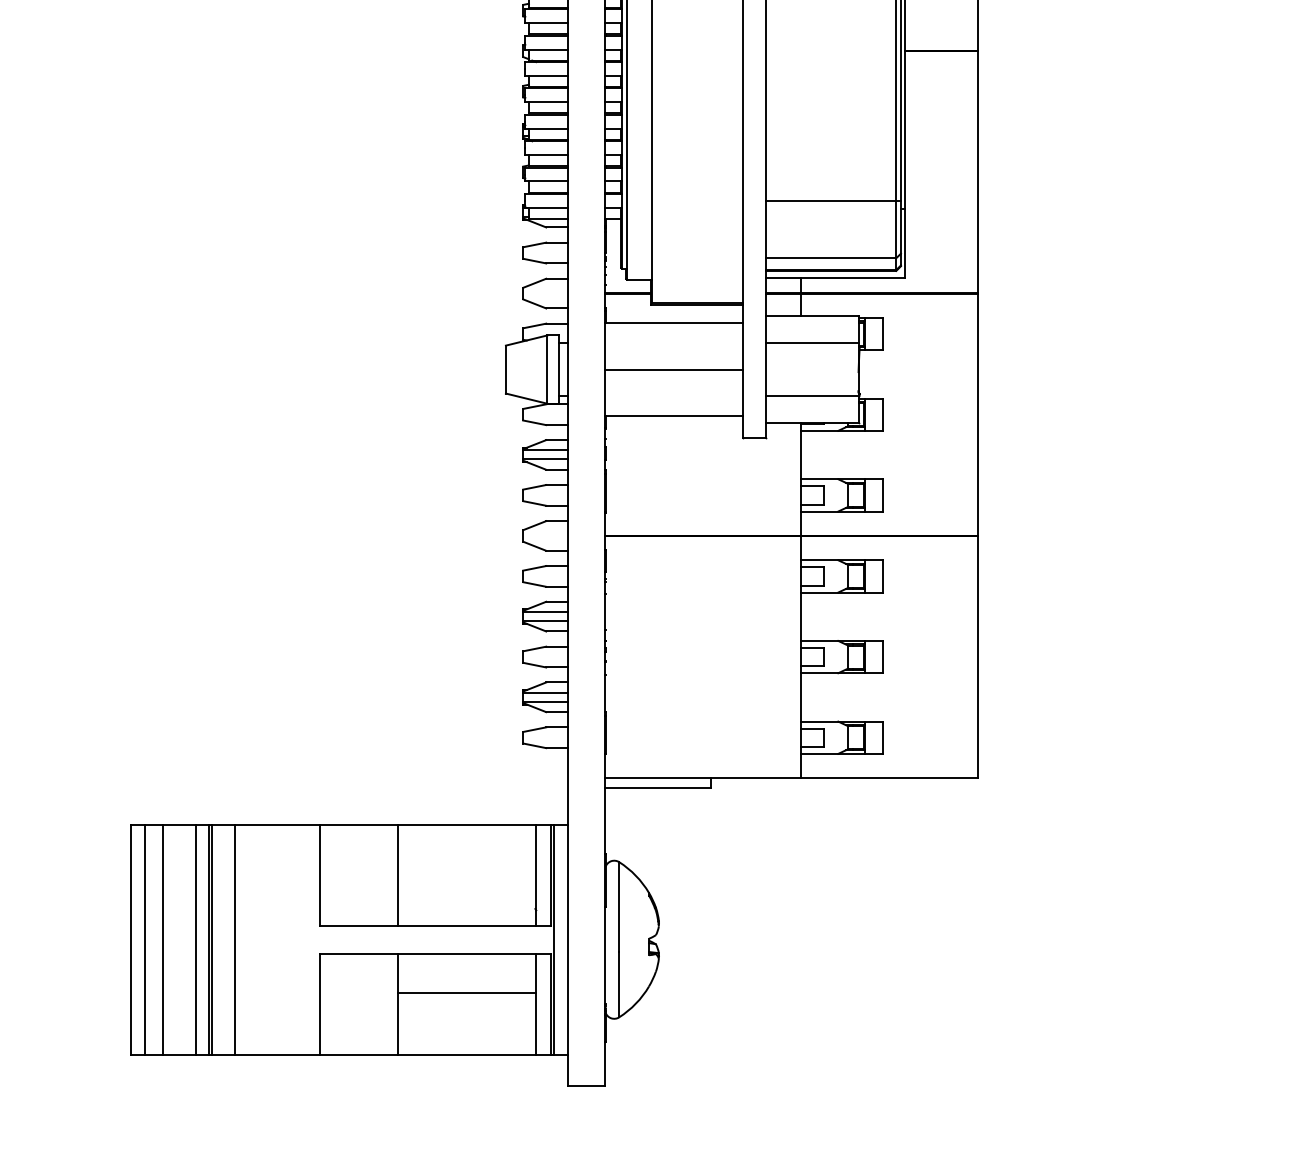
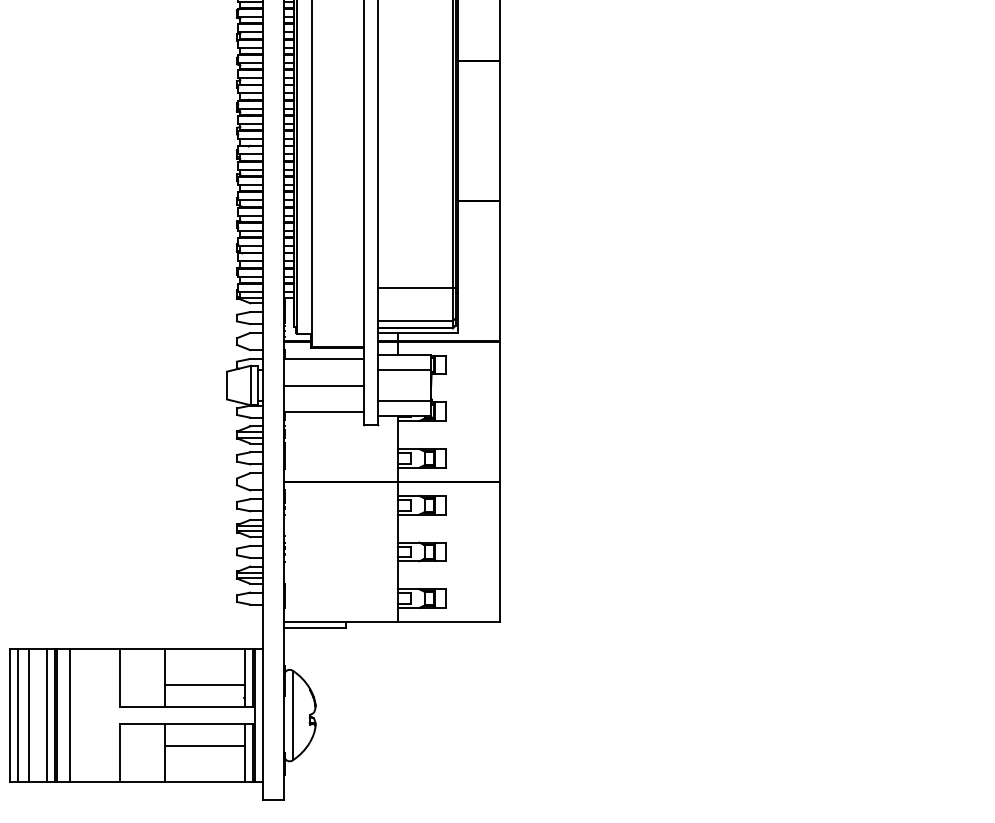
line: (467, 886) -> (204, 684), added

